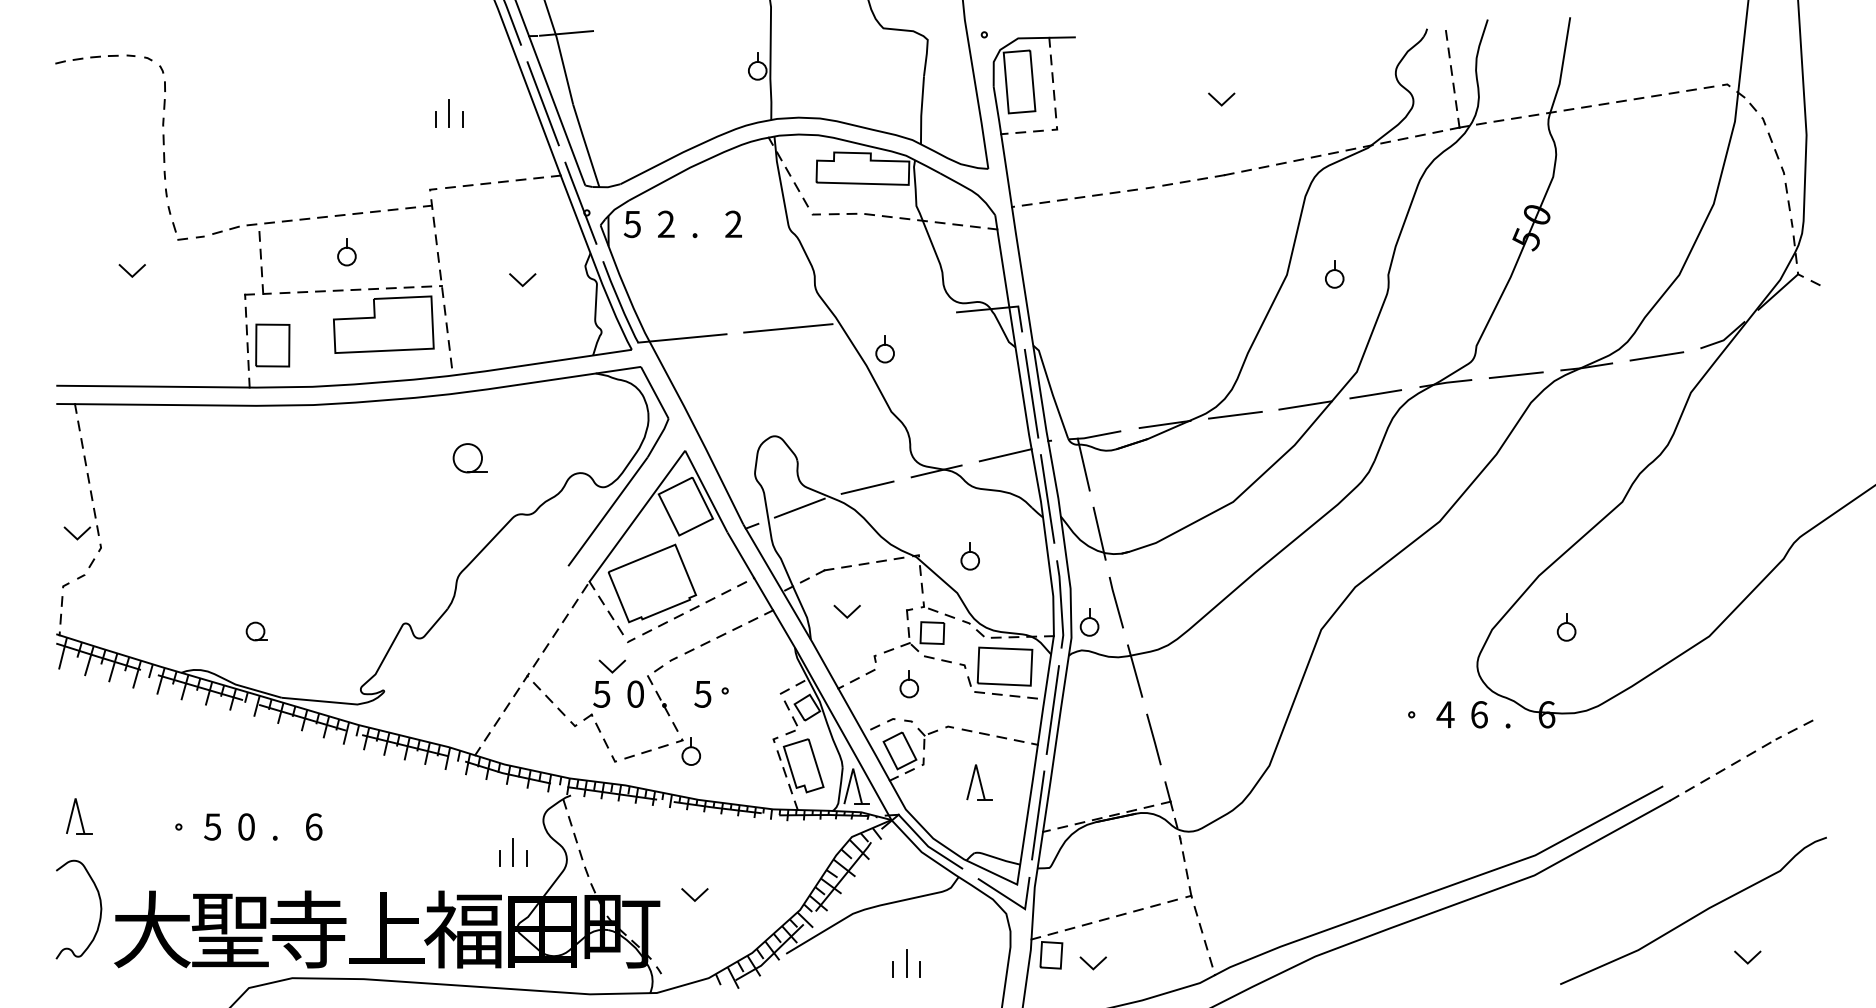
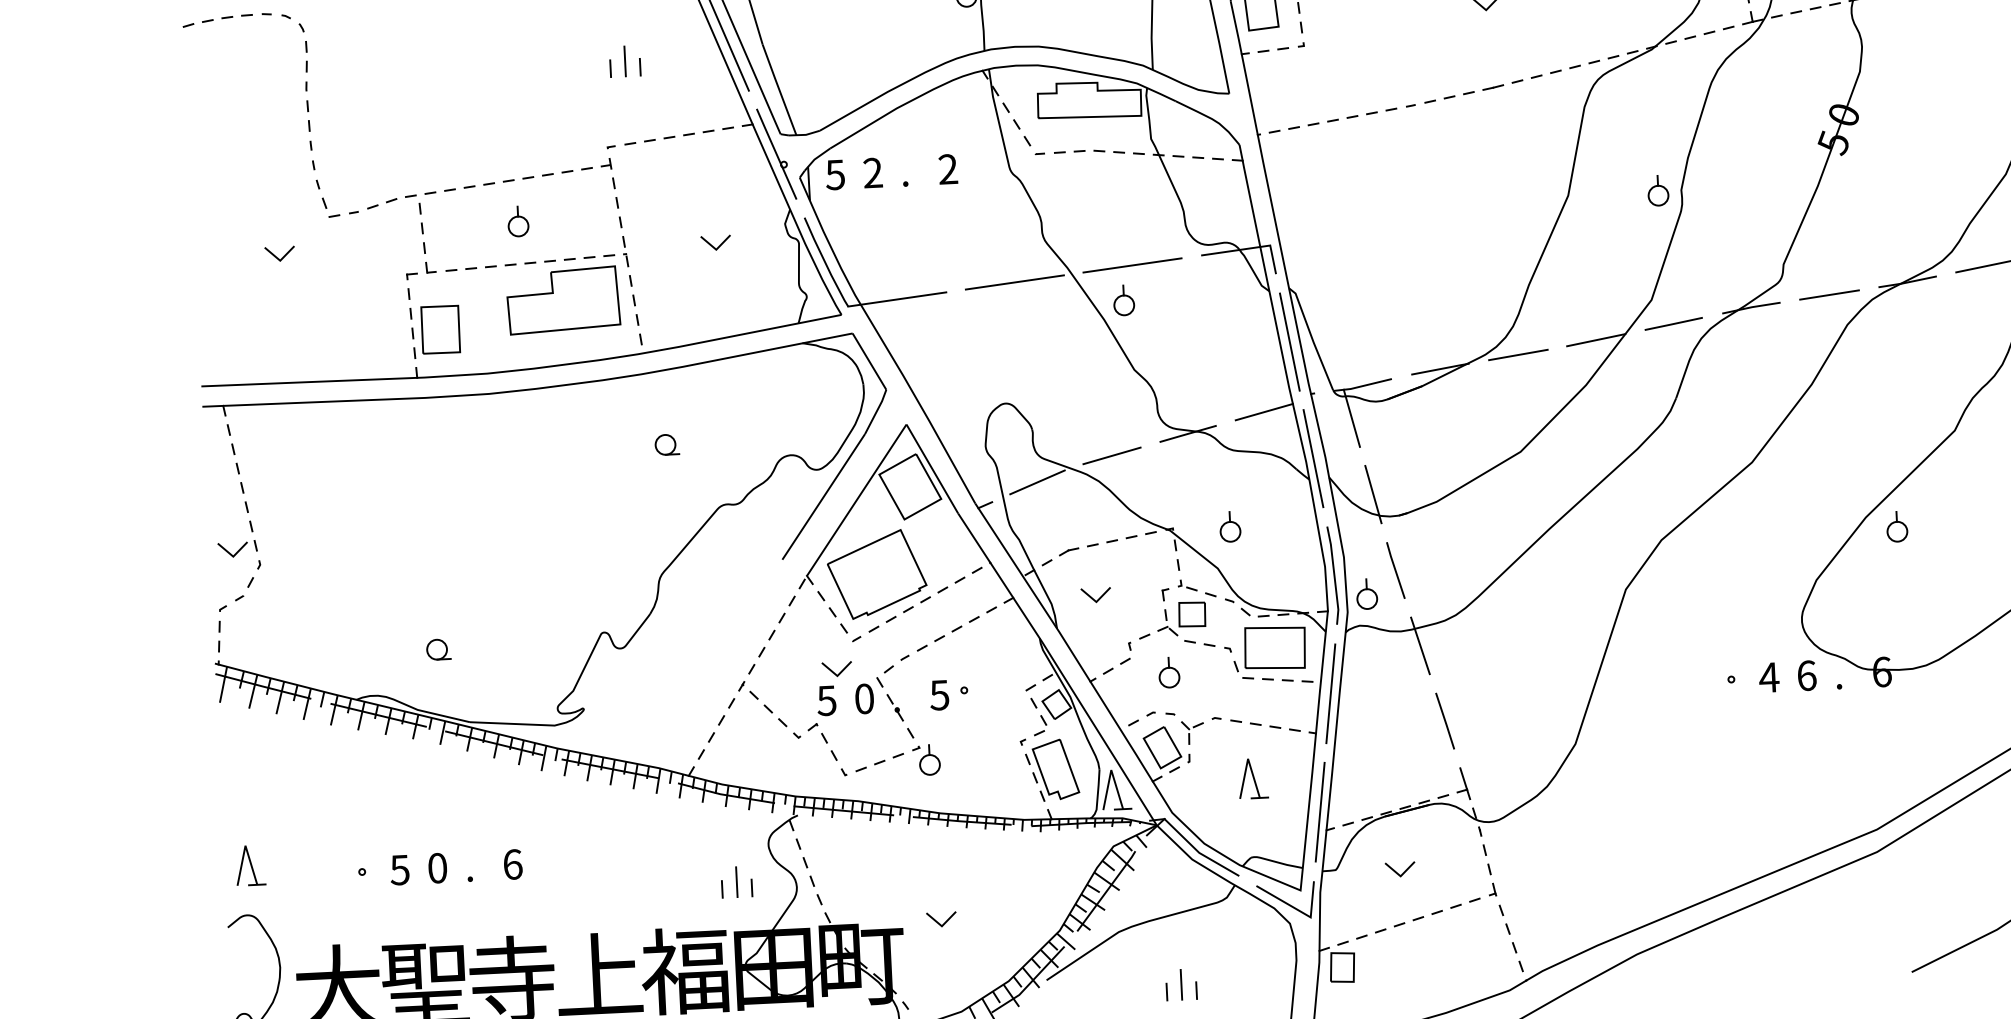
part: (1334, 274) -> (1658, 190), moved
line: (894, 318) -> (1132, 265), added
part: (470, 458) -> (667, 444), size x0.62
part: (1566, 627) -> (1897, 526), moved
line: (1090, 965) -> (1397, 872), moved

